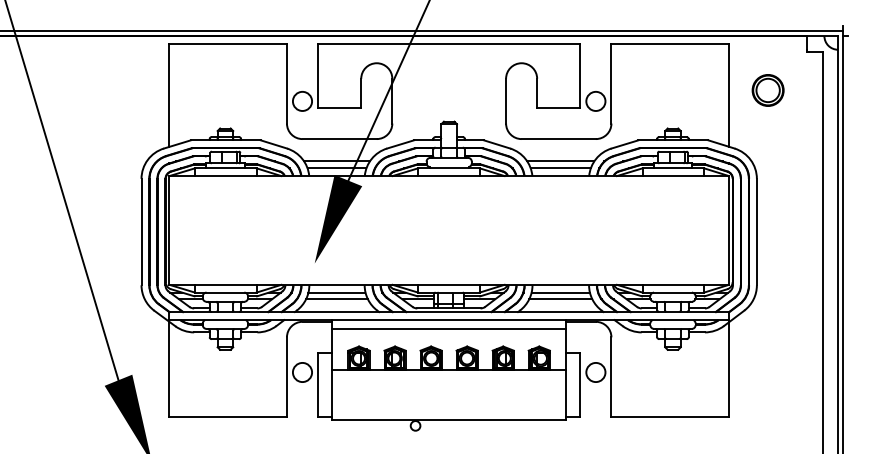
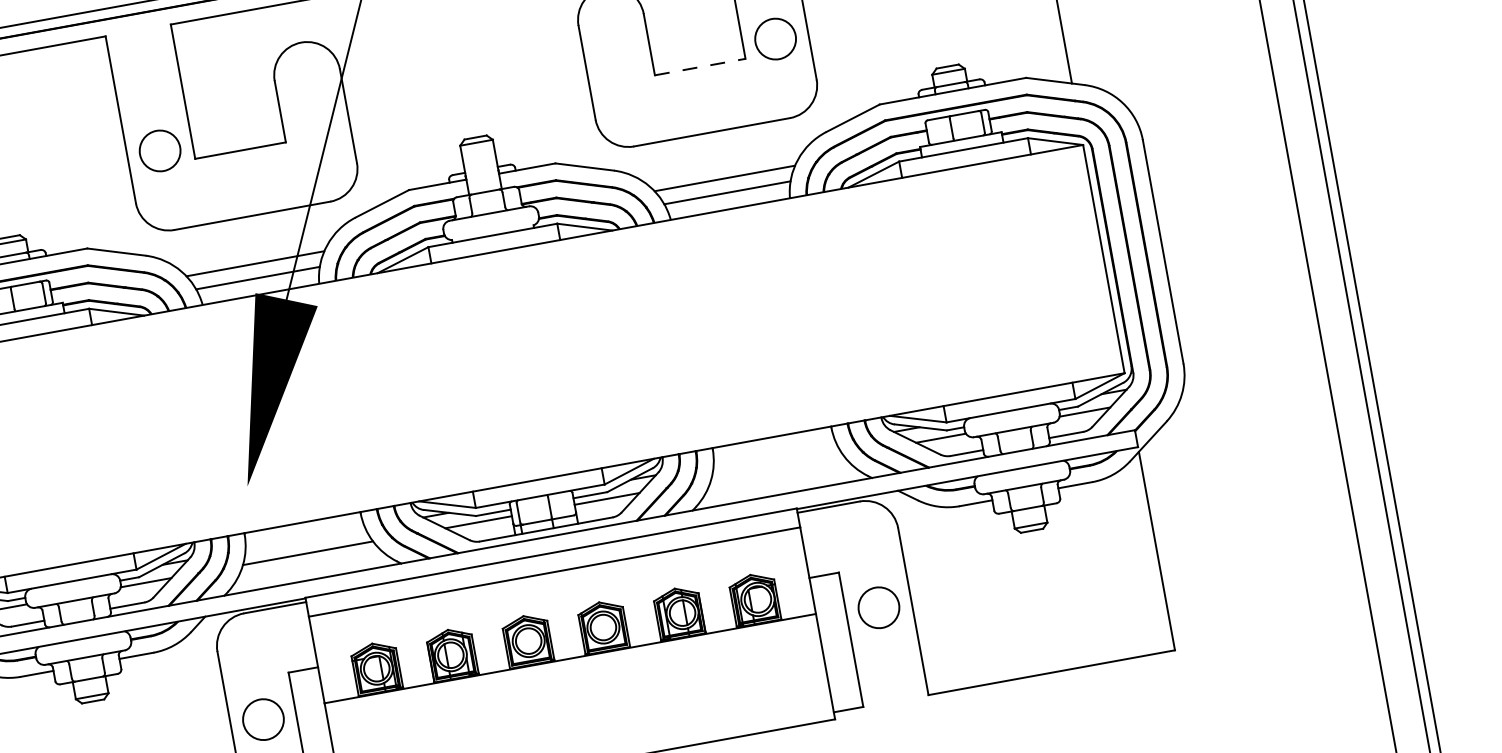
line: (558, 108) -> (699, 68), solid -> dashed
line: (336, 292) -> (304, 538), removed
line: (560, 292) -> (774, 453), removed
line: (560, 299) -> (776, 468), removed

